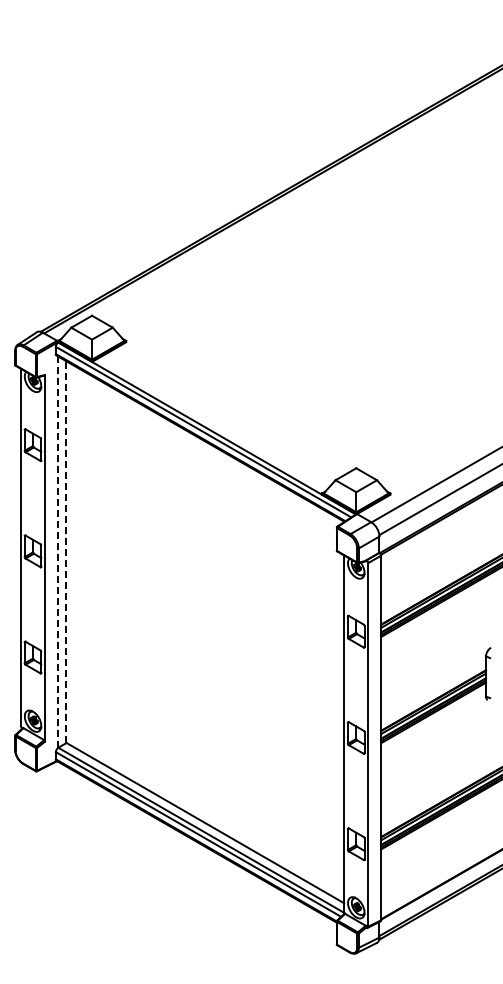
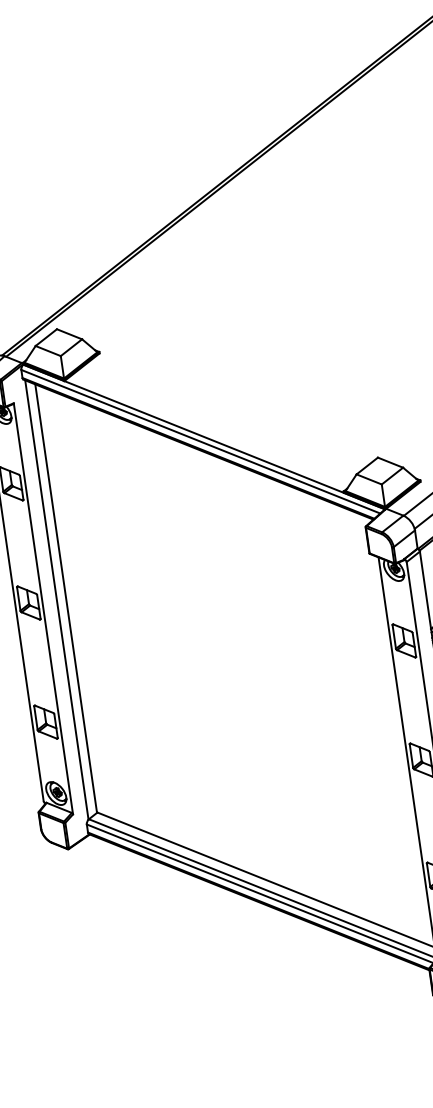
line: (66, 551) -> (66, 597), dashed -> solid
line: (57, 552) -> (56, 600), dashed -> solid

